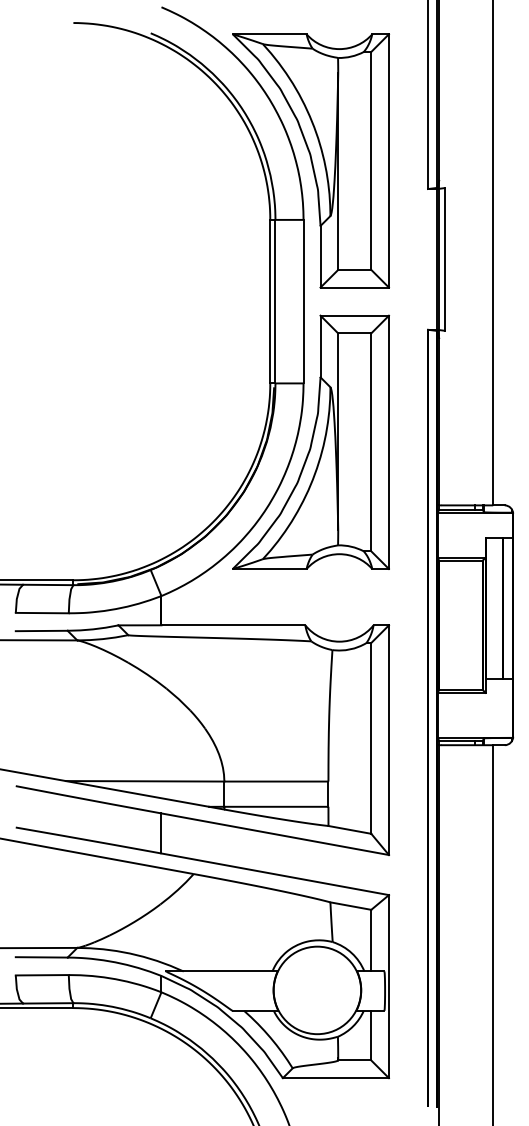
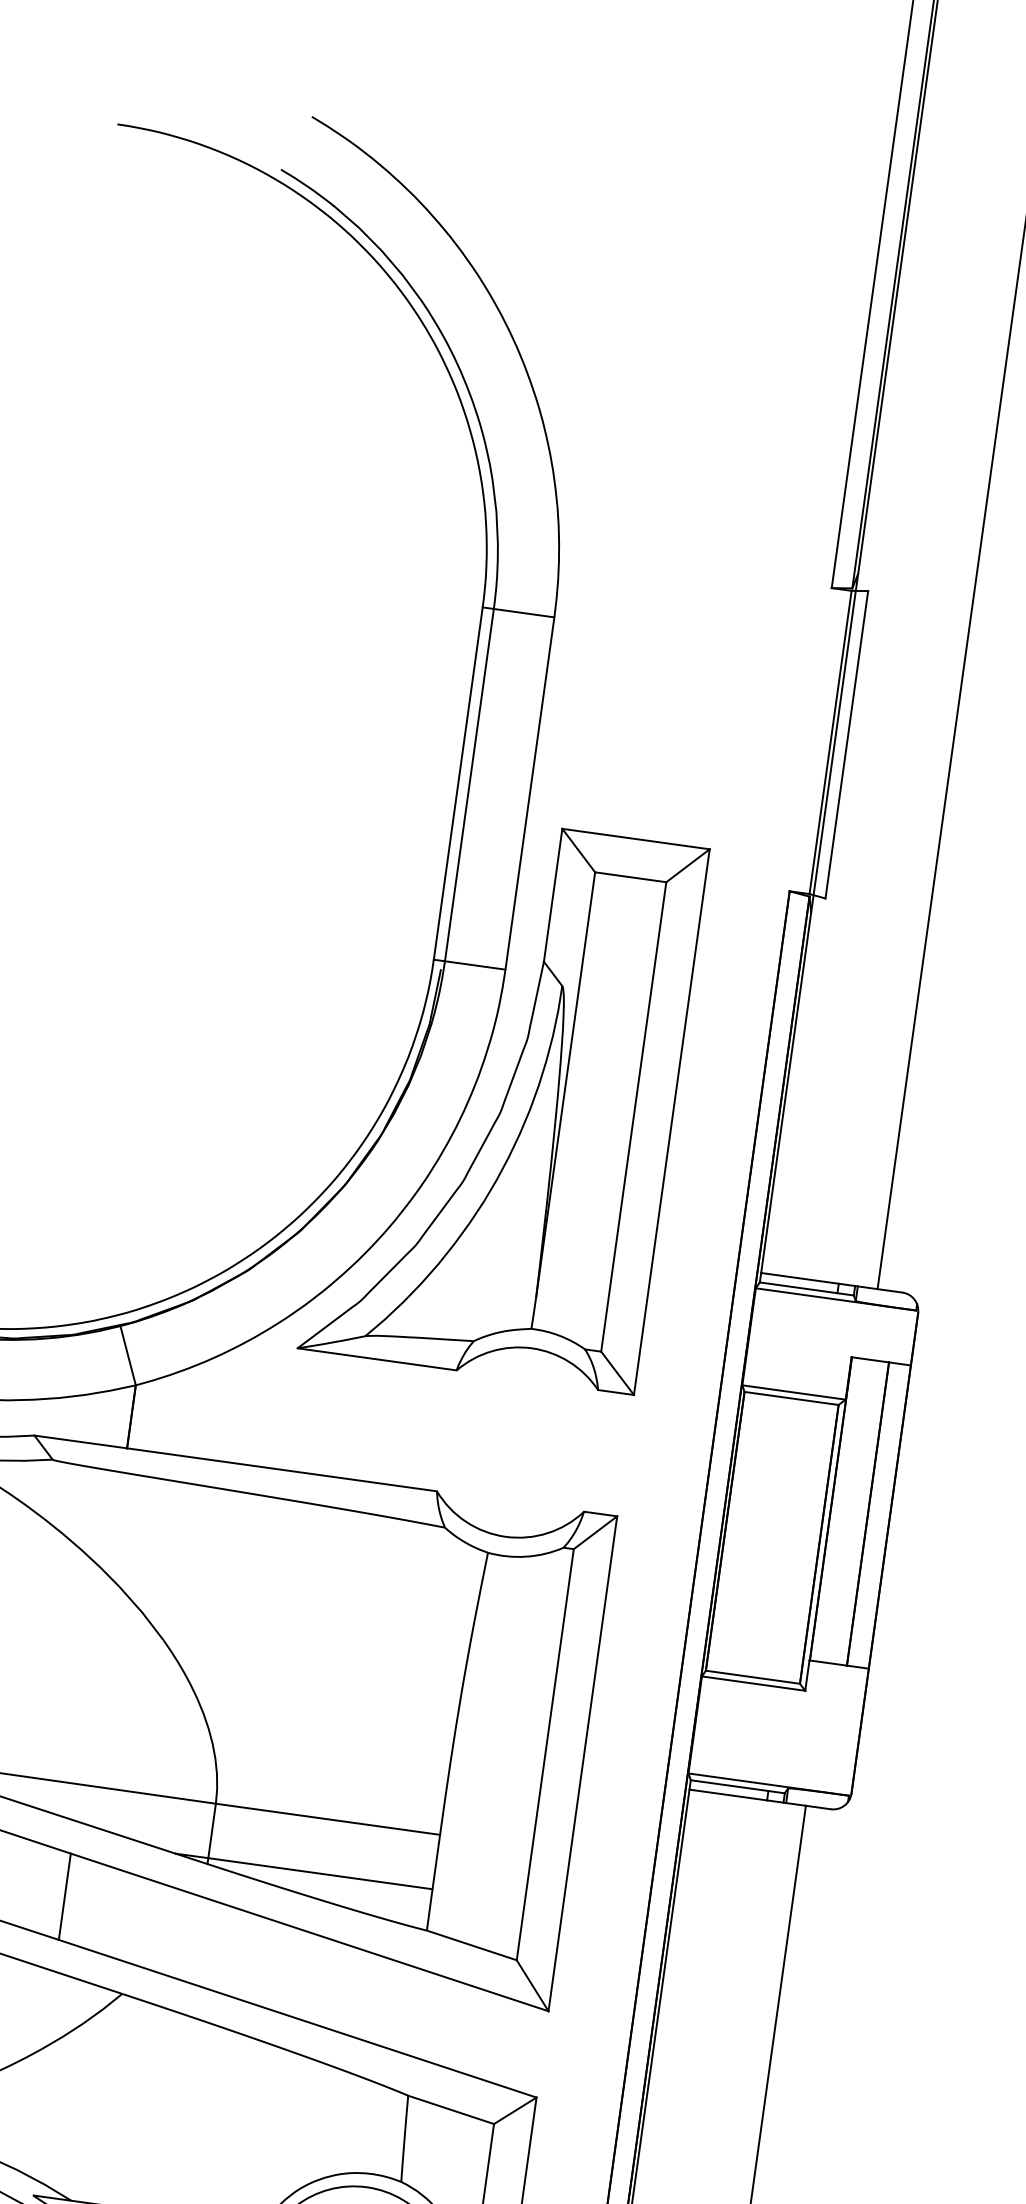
part: (310, 160) -> (587, 491), removed

